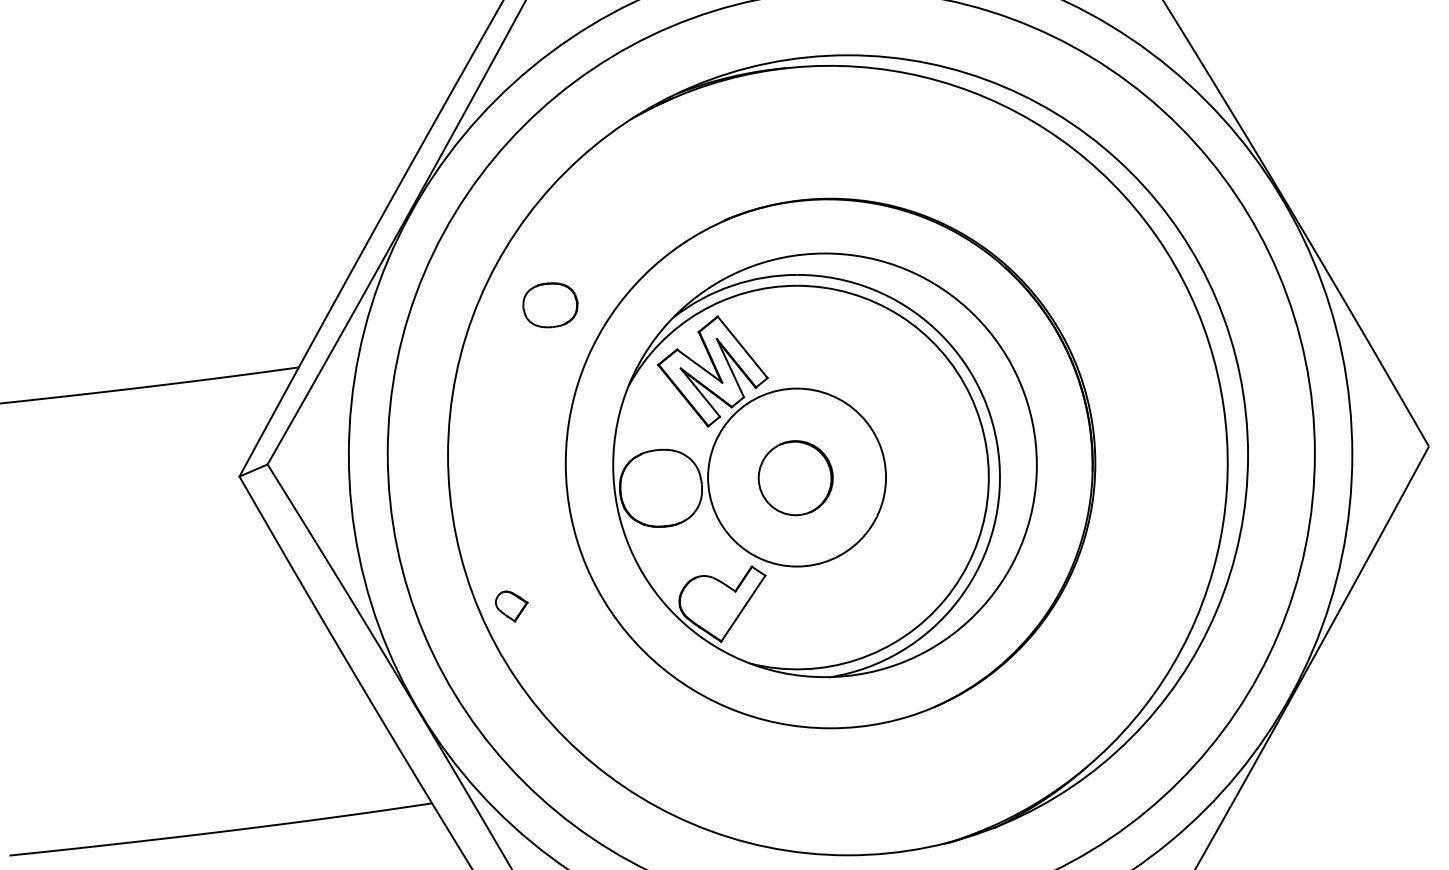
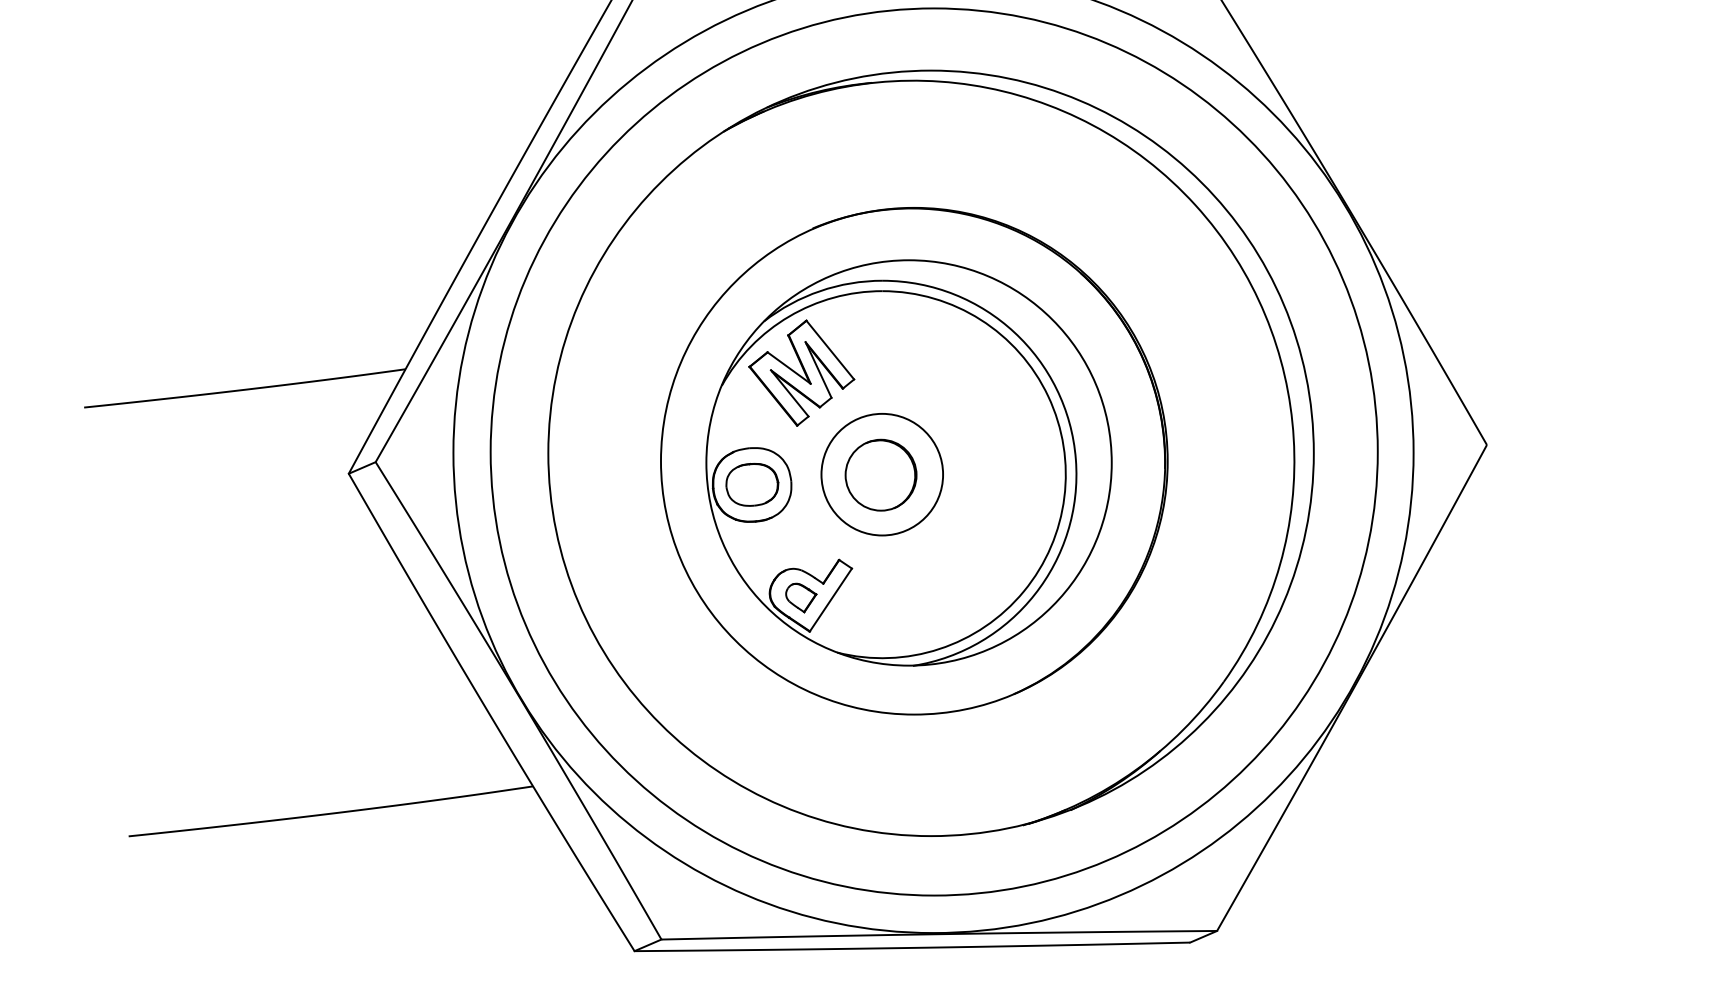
part: (550, 304) -> (752, 484), moved
circle: (797, 477) -> (882, 474), size x0.71
part: (511, 605) -> (801, 597), moved

